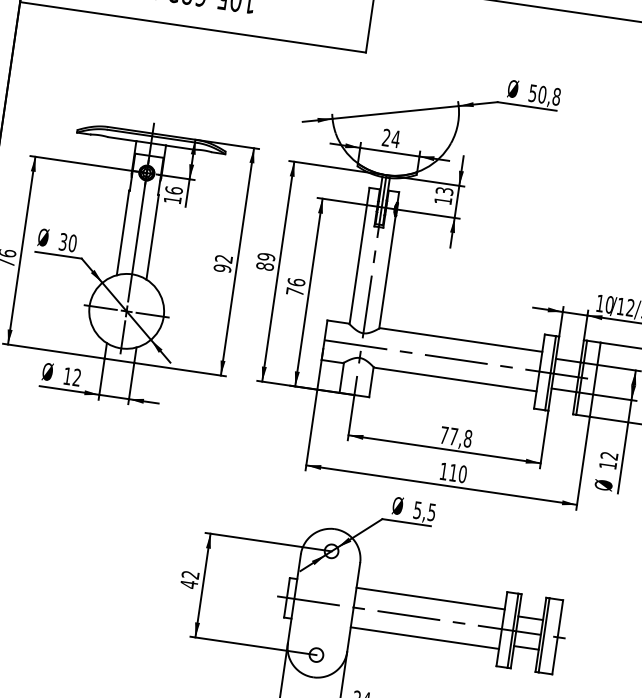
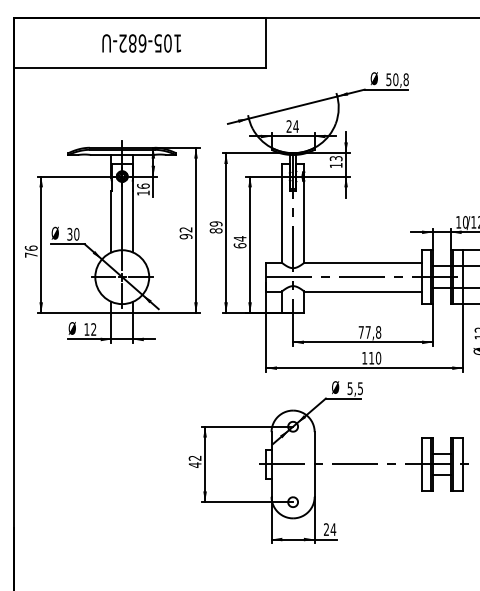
text: (294, 287) -> (239, 242), 76 -> 64
line: (430, 599) -> (368, 450), removed
line: (424, 637) -> (368, 478), removed

